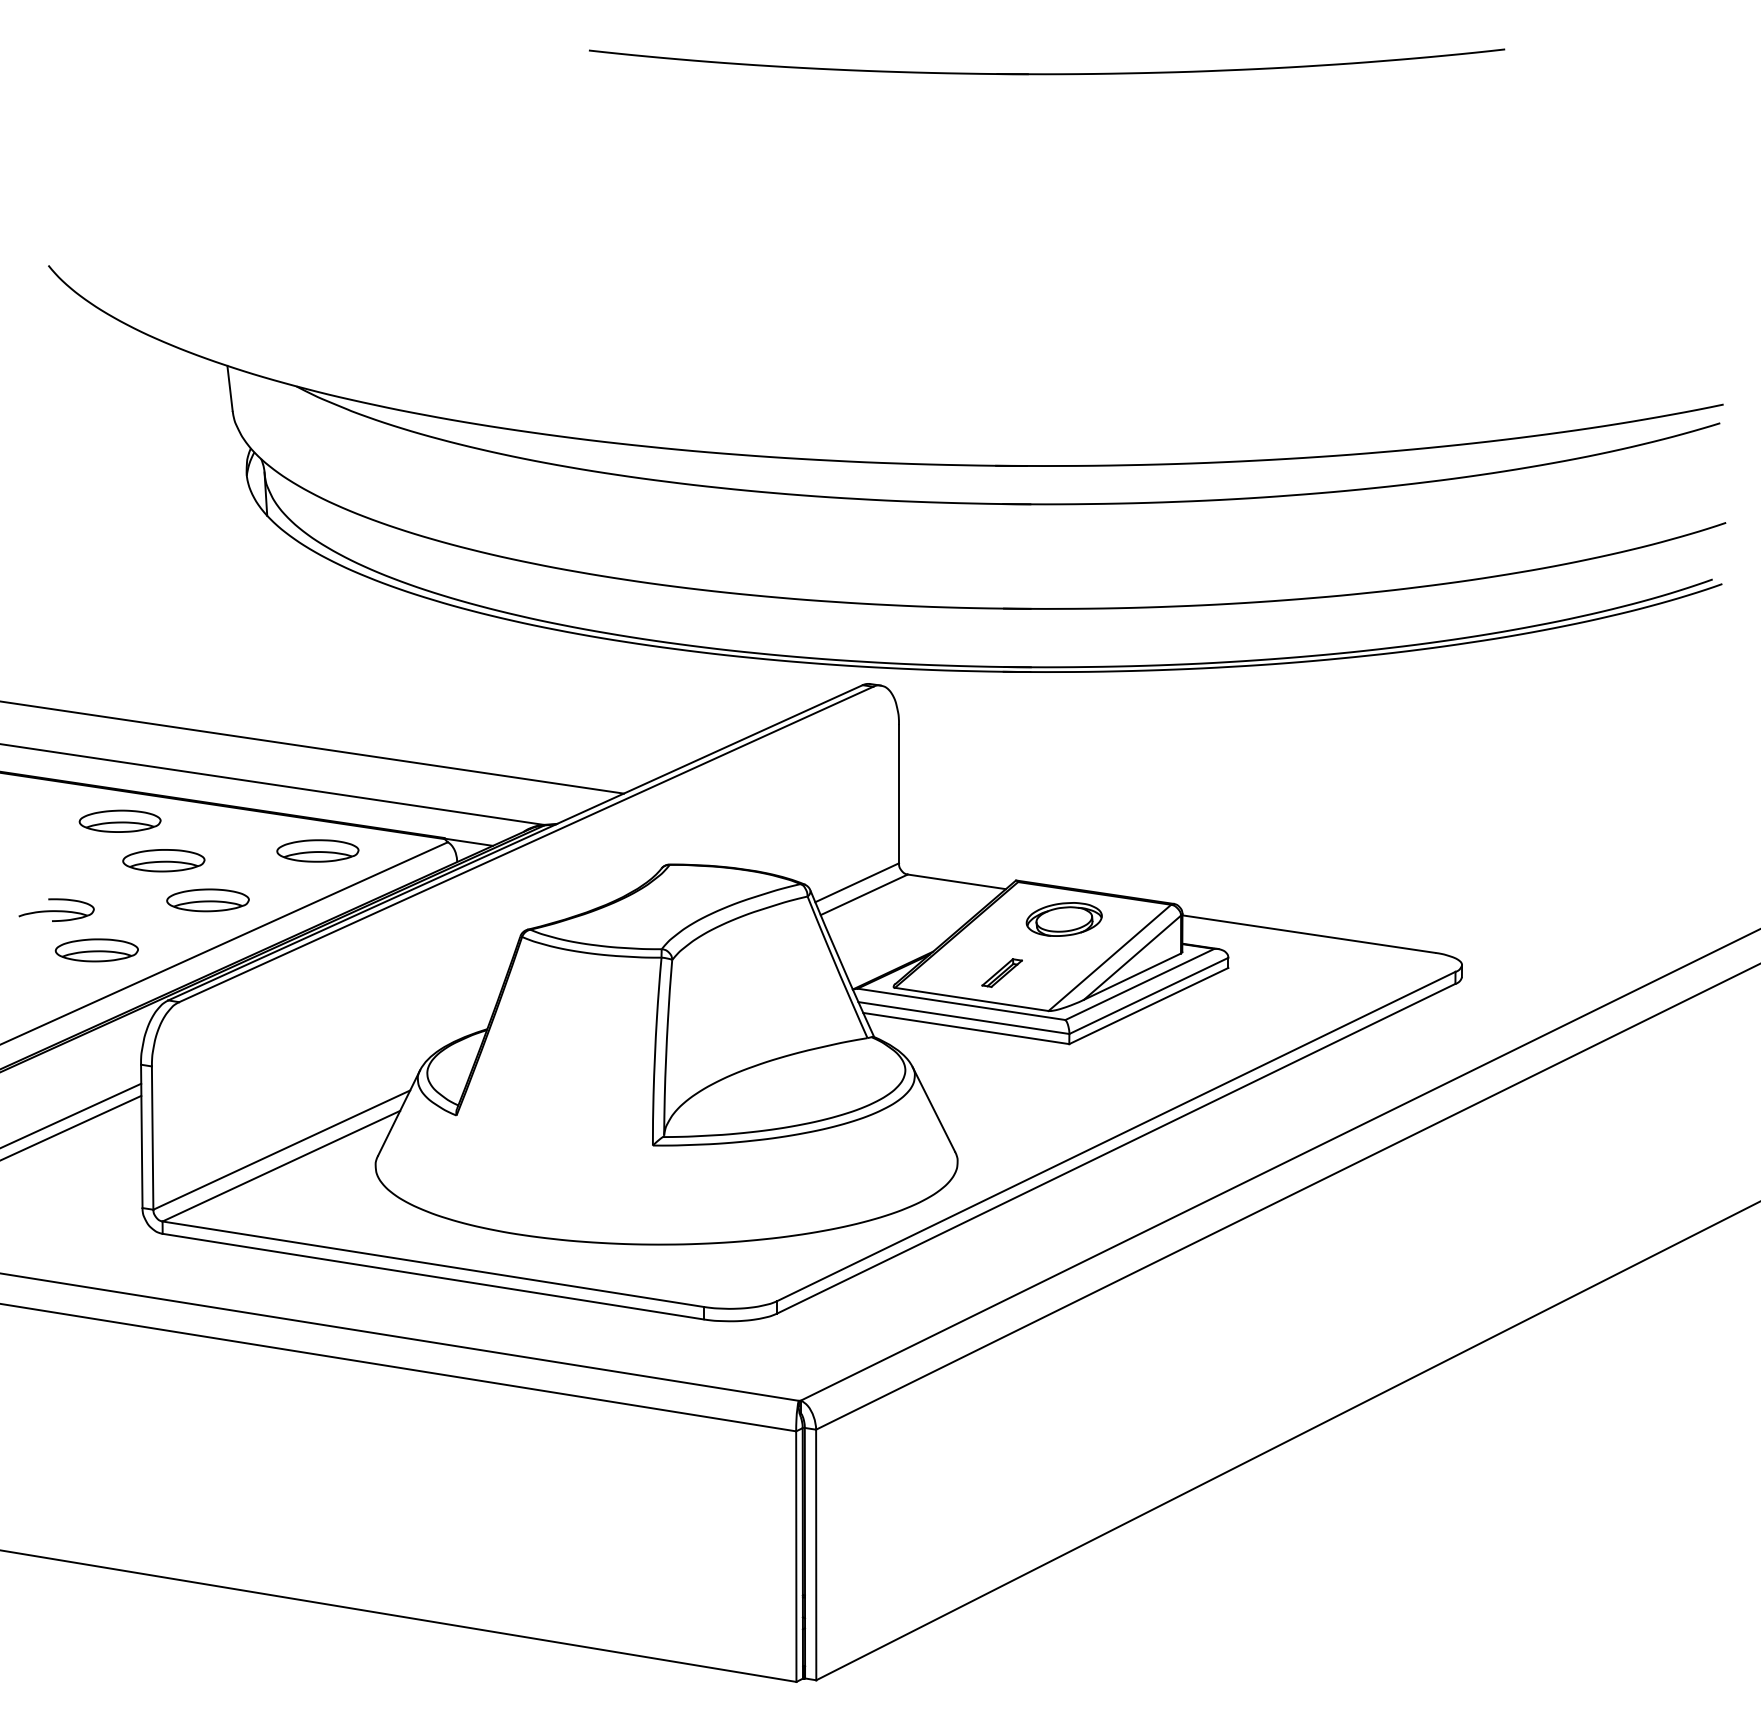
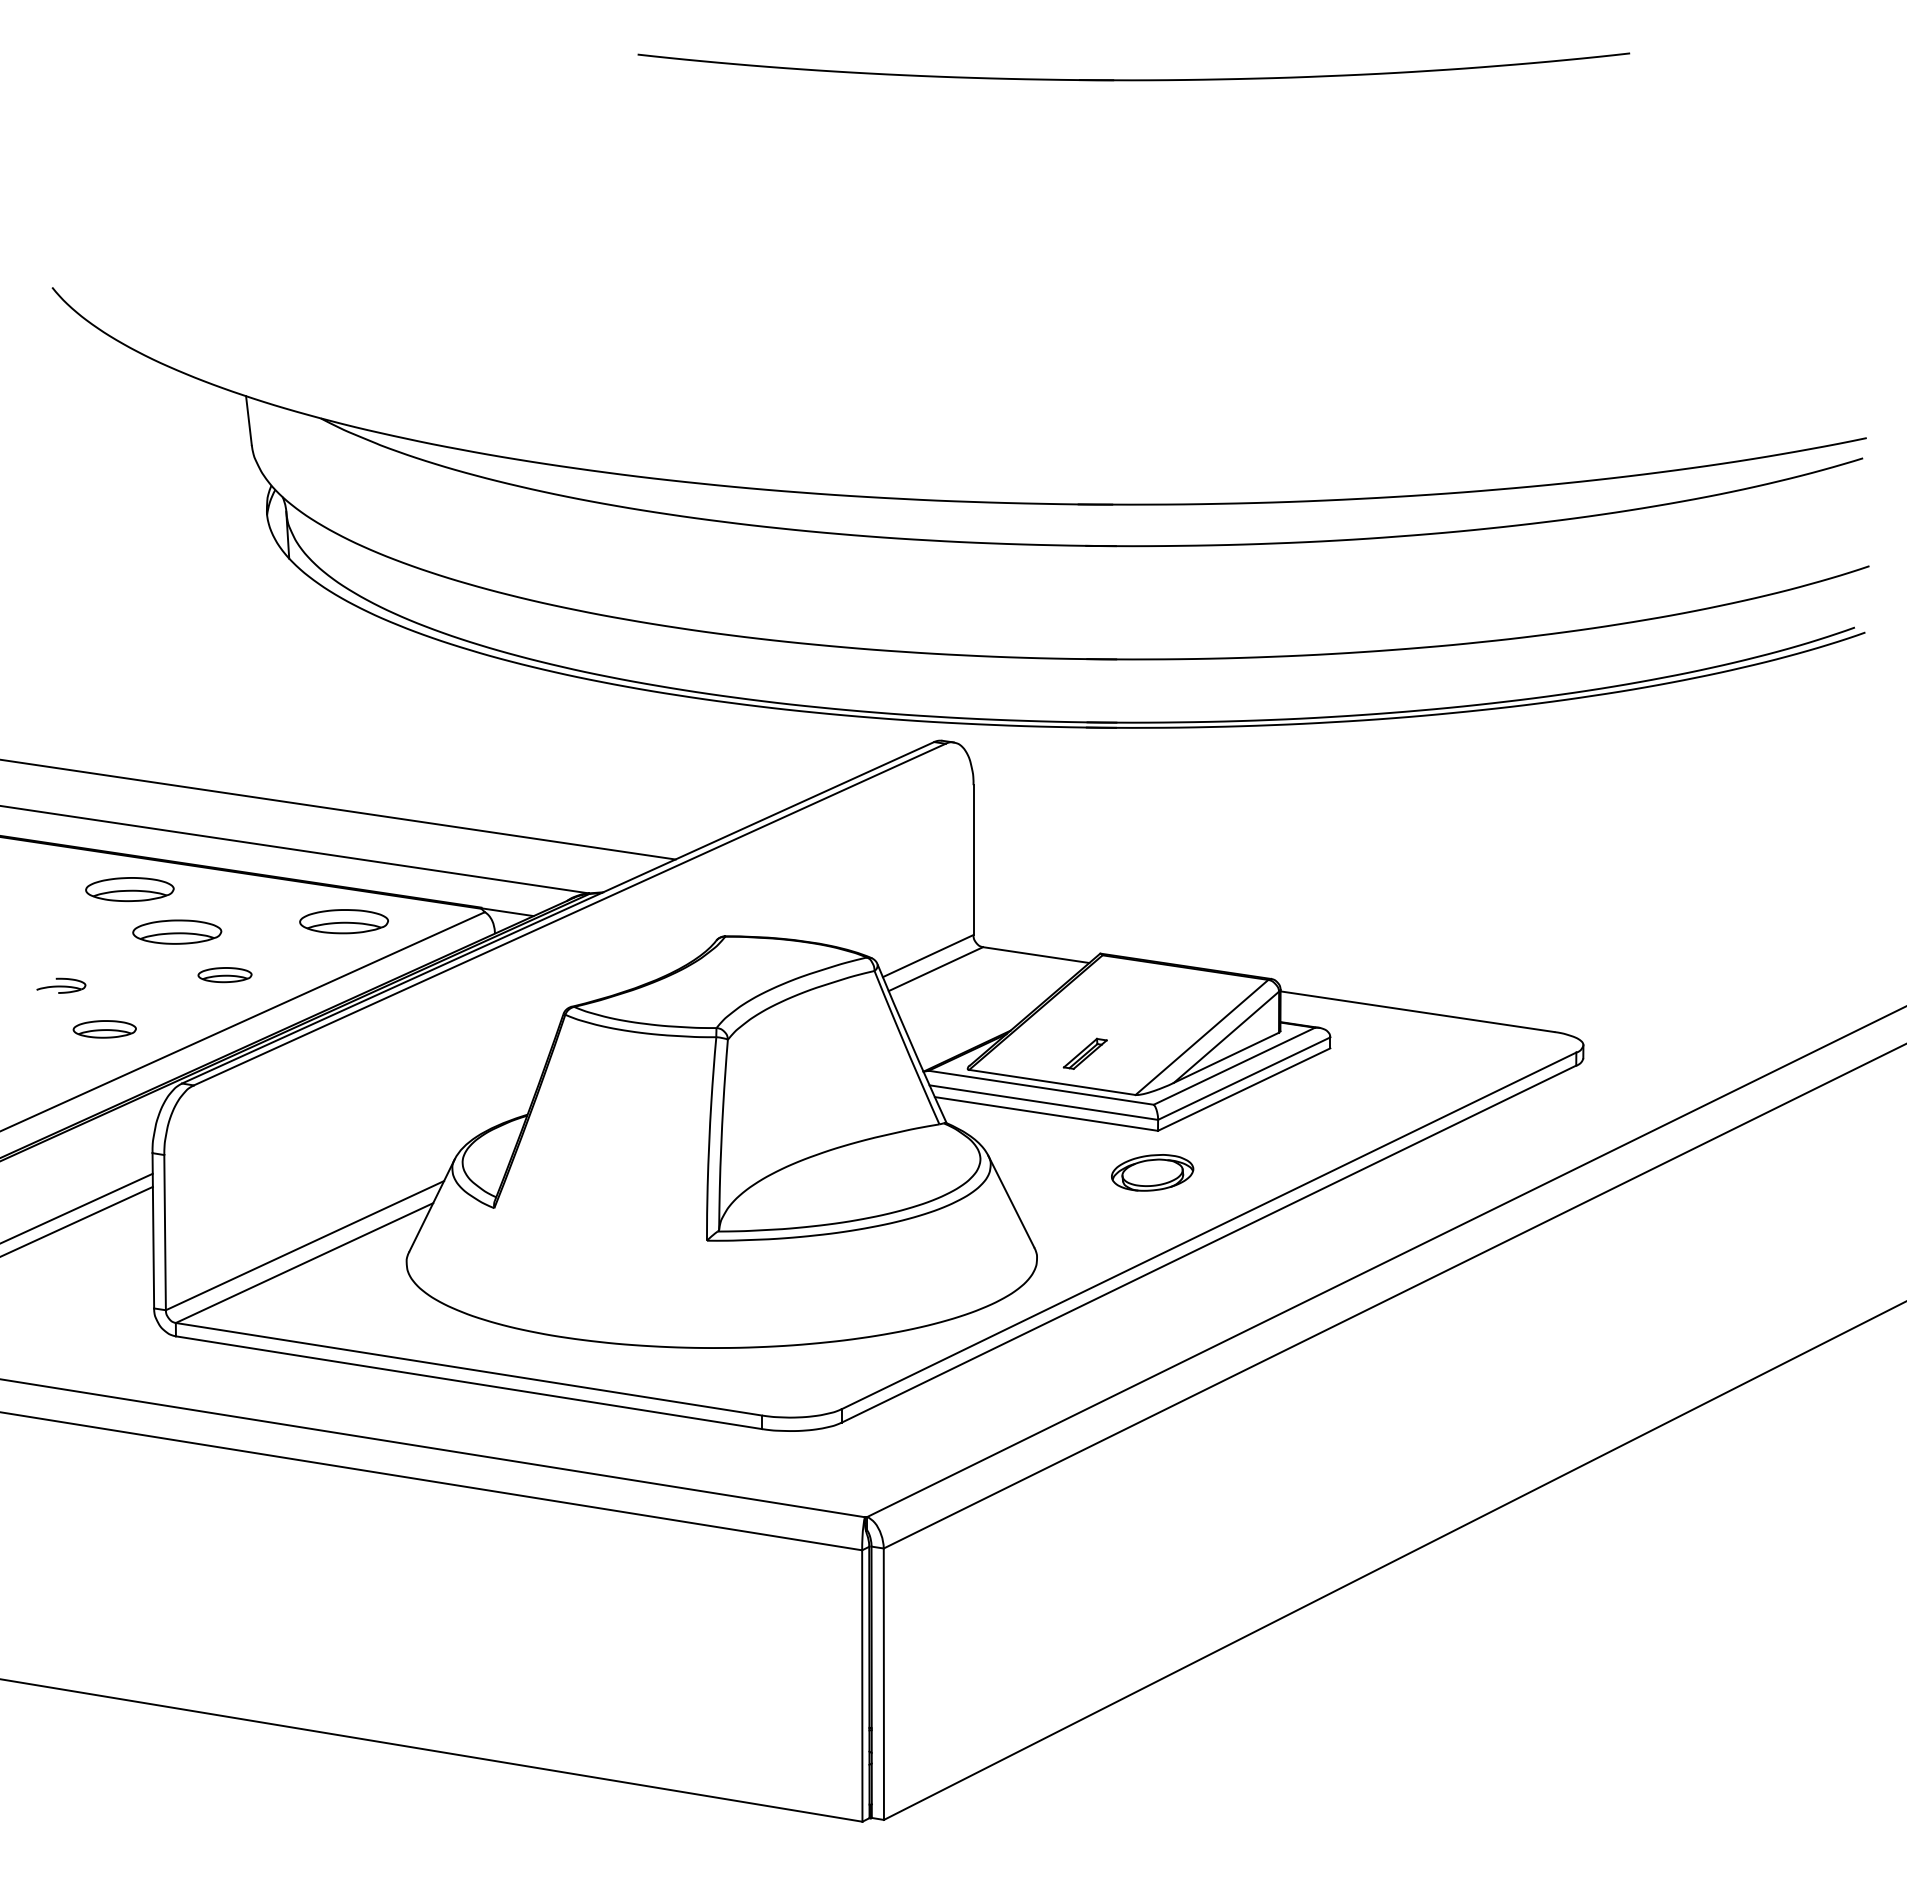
part: (207, 899) -> (224, 974), size x0.6
part: (57, 909) -> (61, 985), size x0.6
part: (1064, 919) -> (1152, 1172), moved
part: (96, 950) -> (104, 1029), size x0.7

